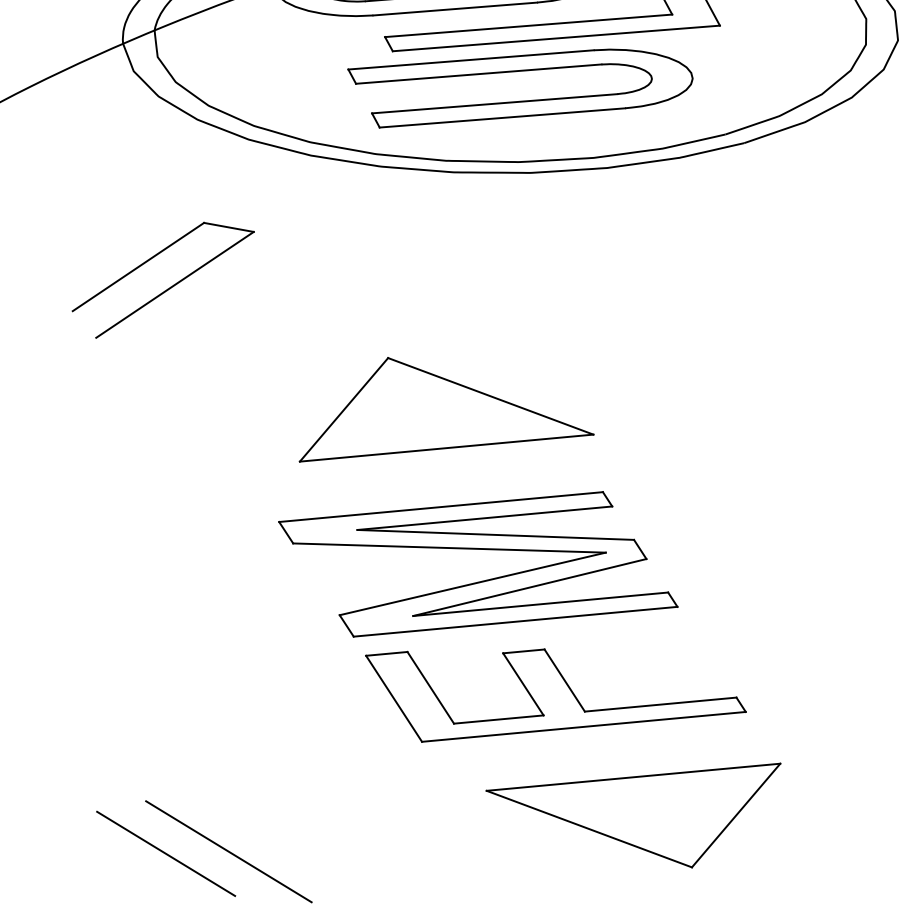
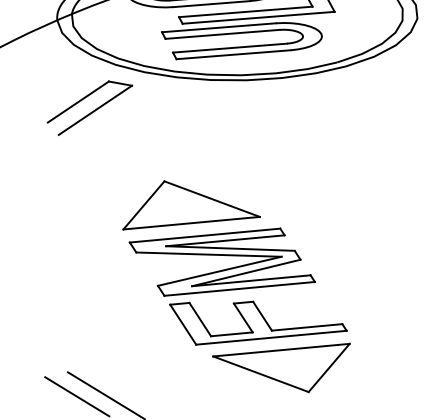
part: (162, 278) -> (89, 107), moved
part: (446, 410) -> (191, 205), moved
part: (633, 814) -> (281, 367), moved

